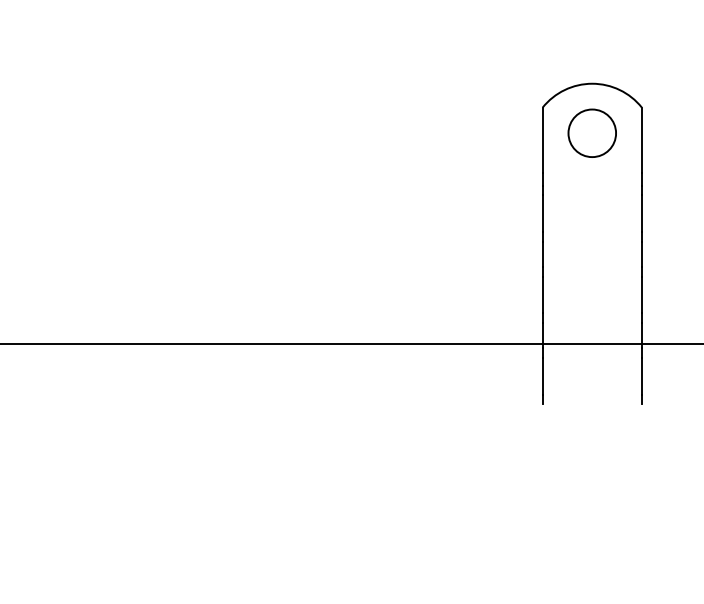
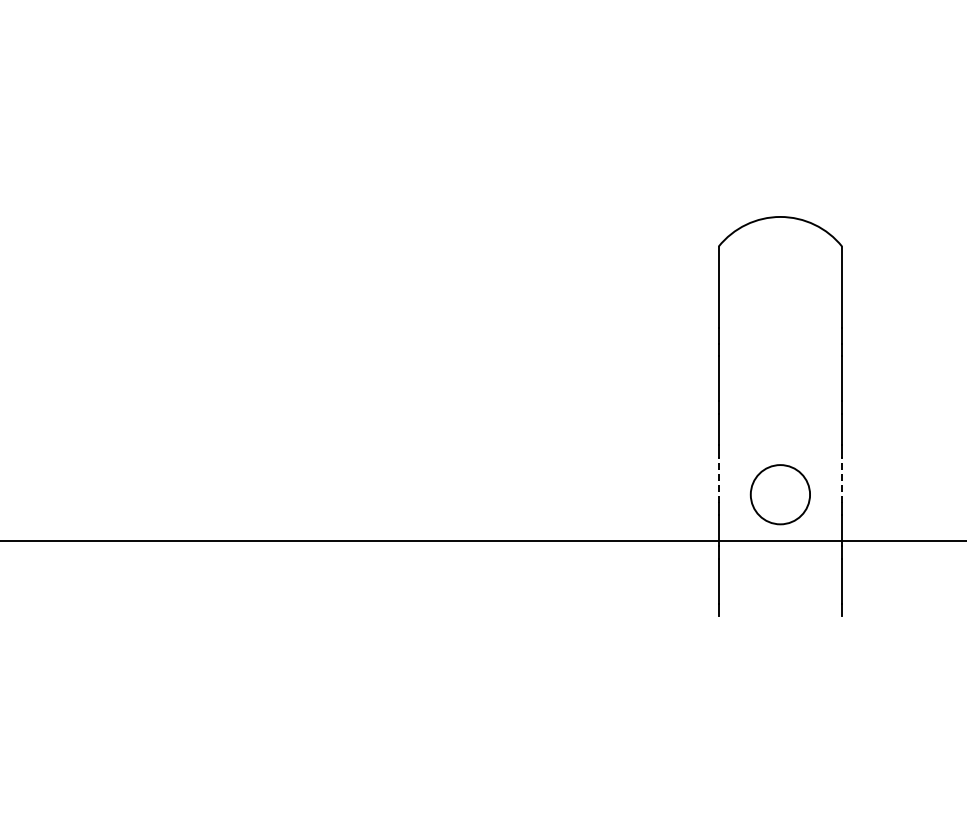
circle: (591, 133) -> (779, 494), moved
line: (542, 295) -> (718, 480), solid -> dashed
line: (642, 295) -> (842, 480), solid -> dashed

